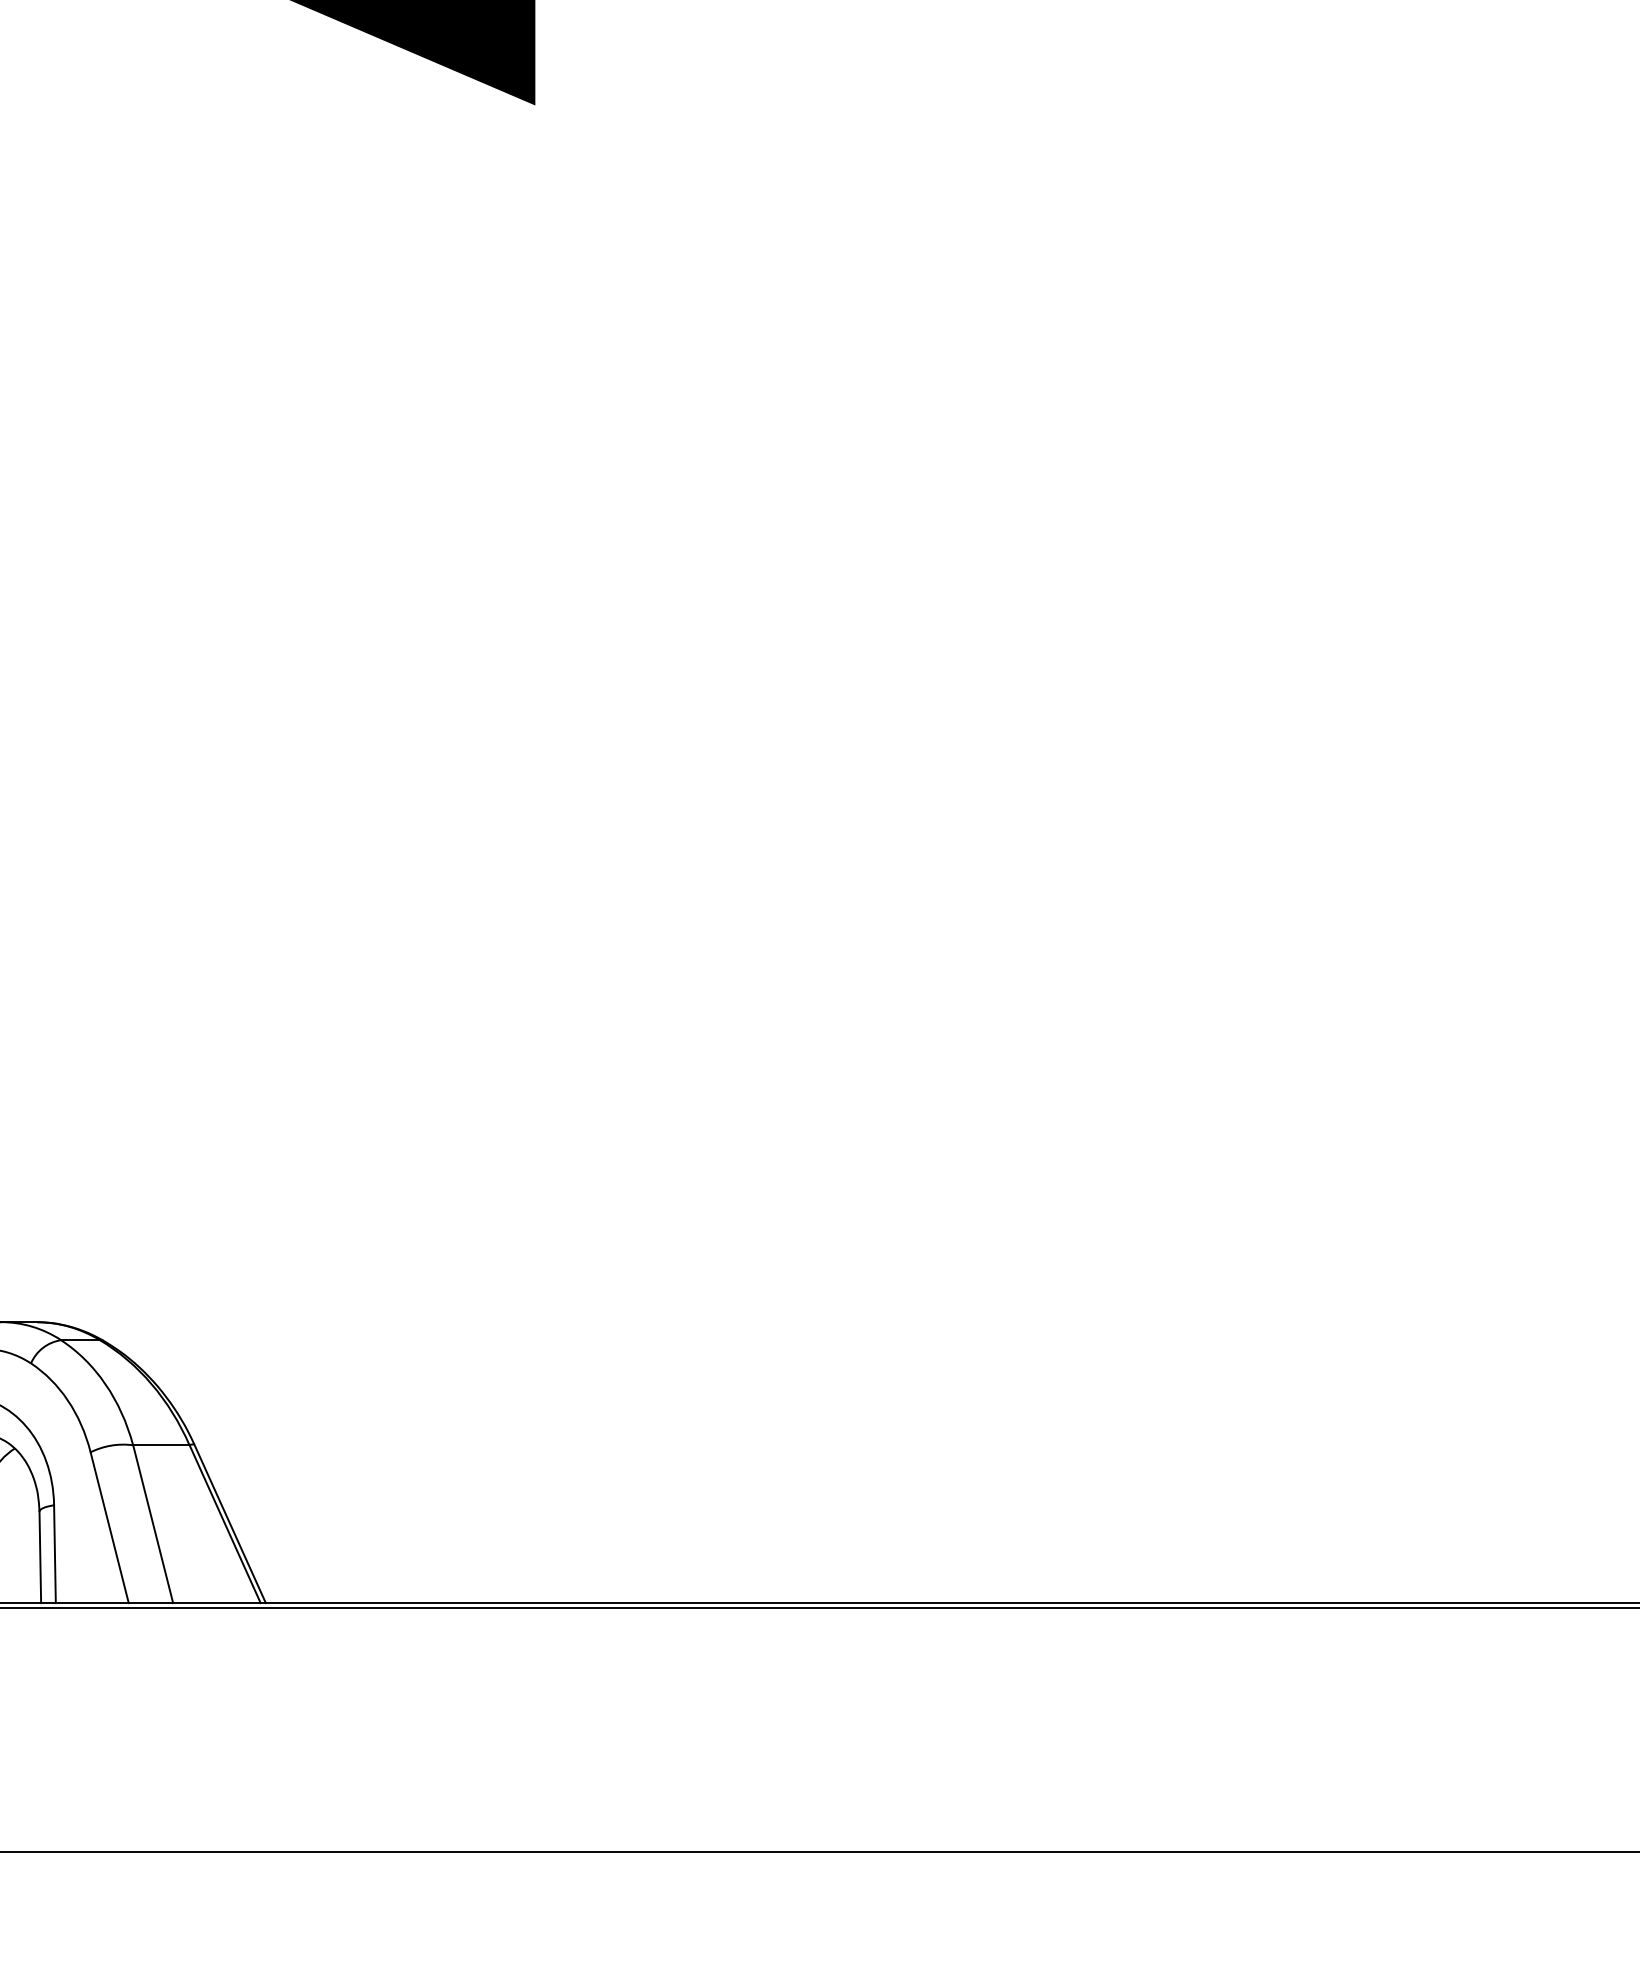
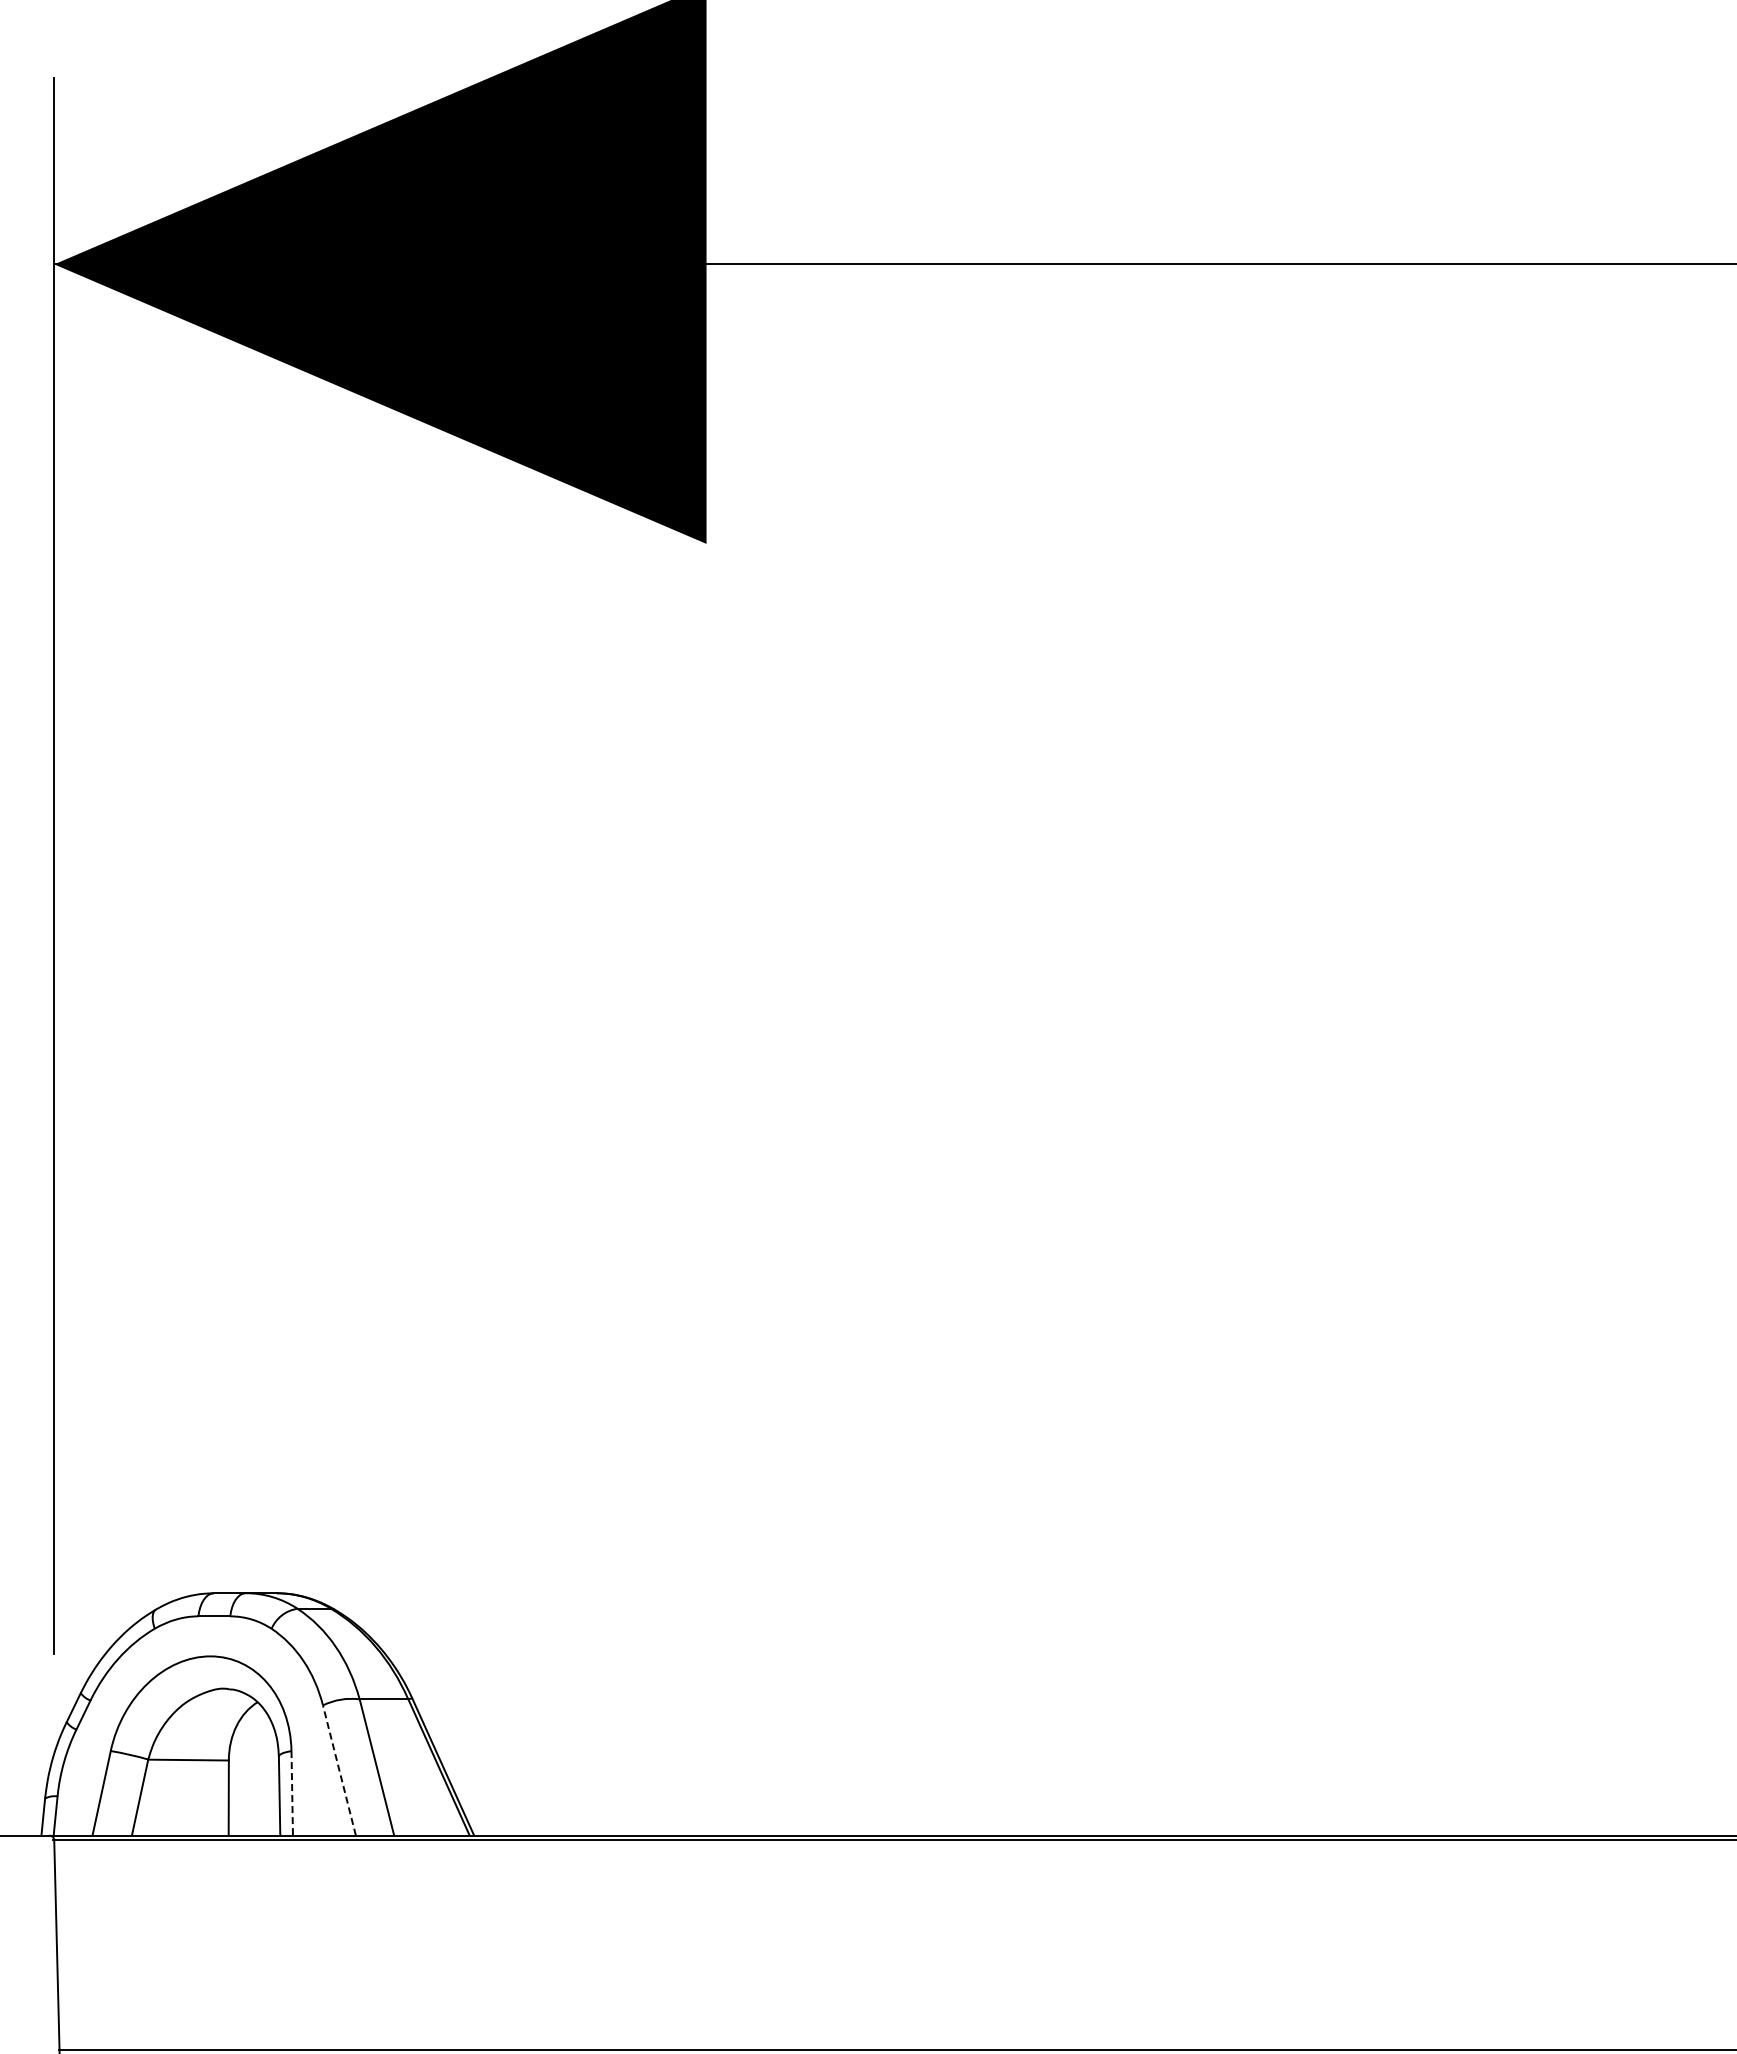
line: (109, 1526) -> (339, 1769), solid -> dashed
line: (55, 1554) -> (292, 1793), solid -> dashed

